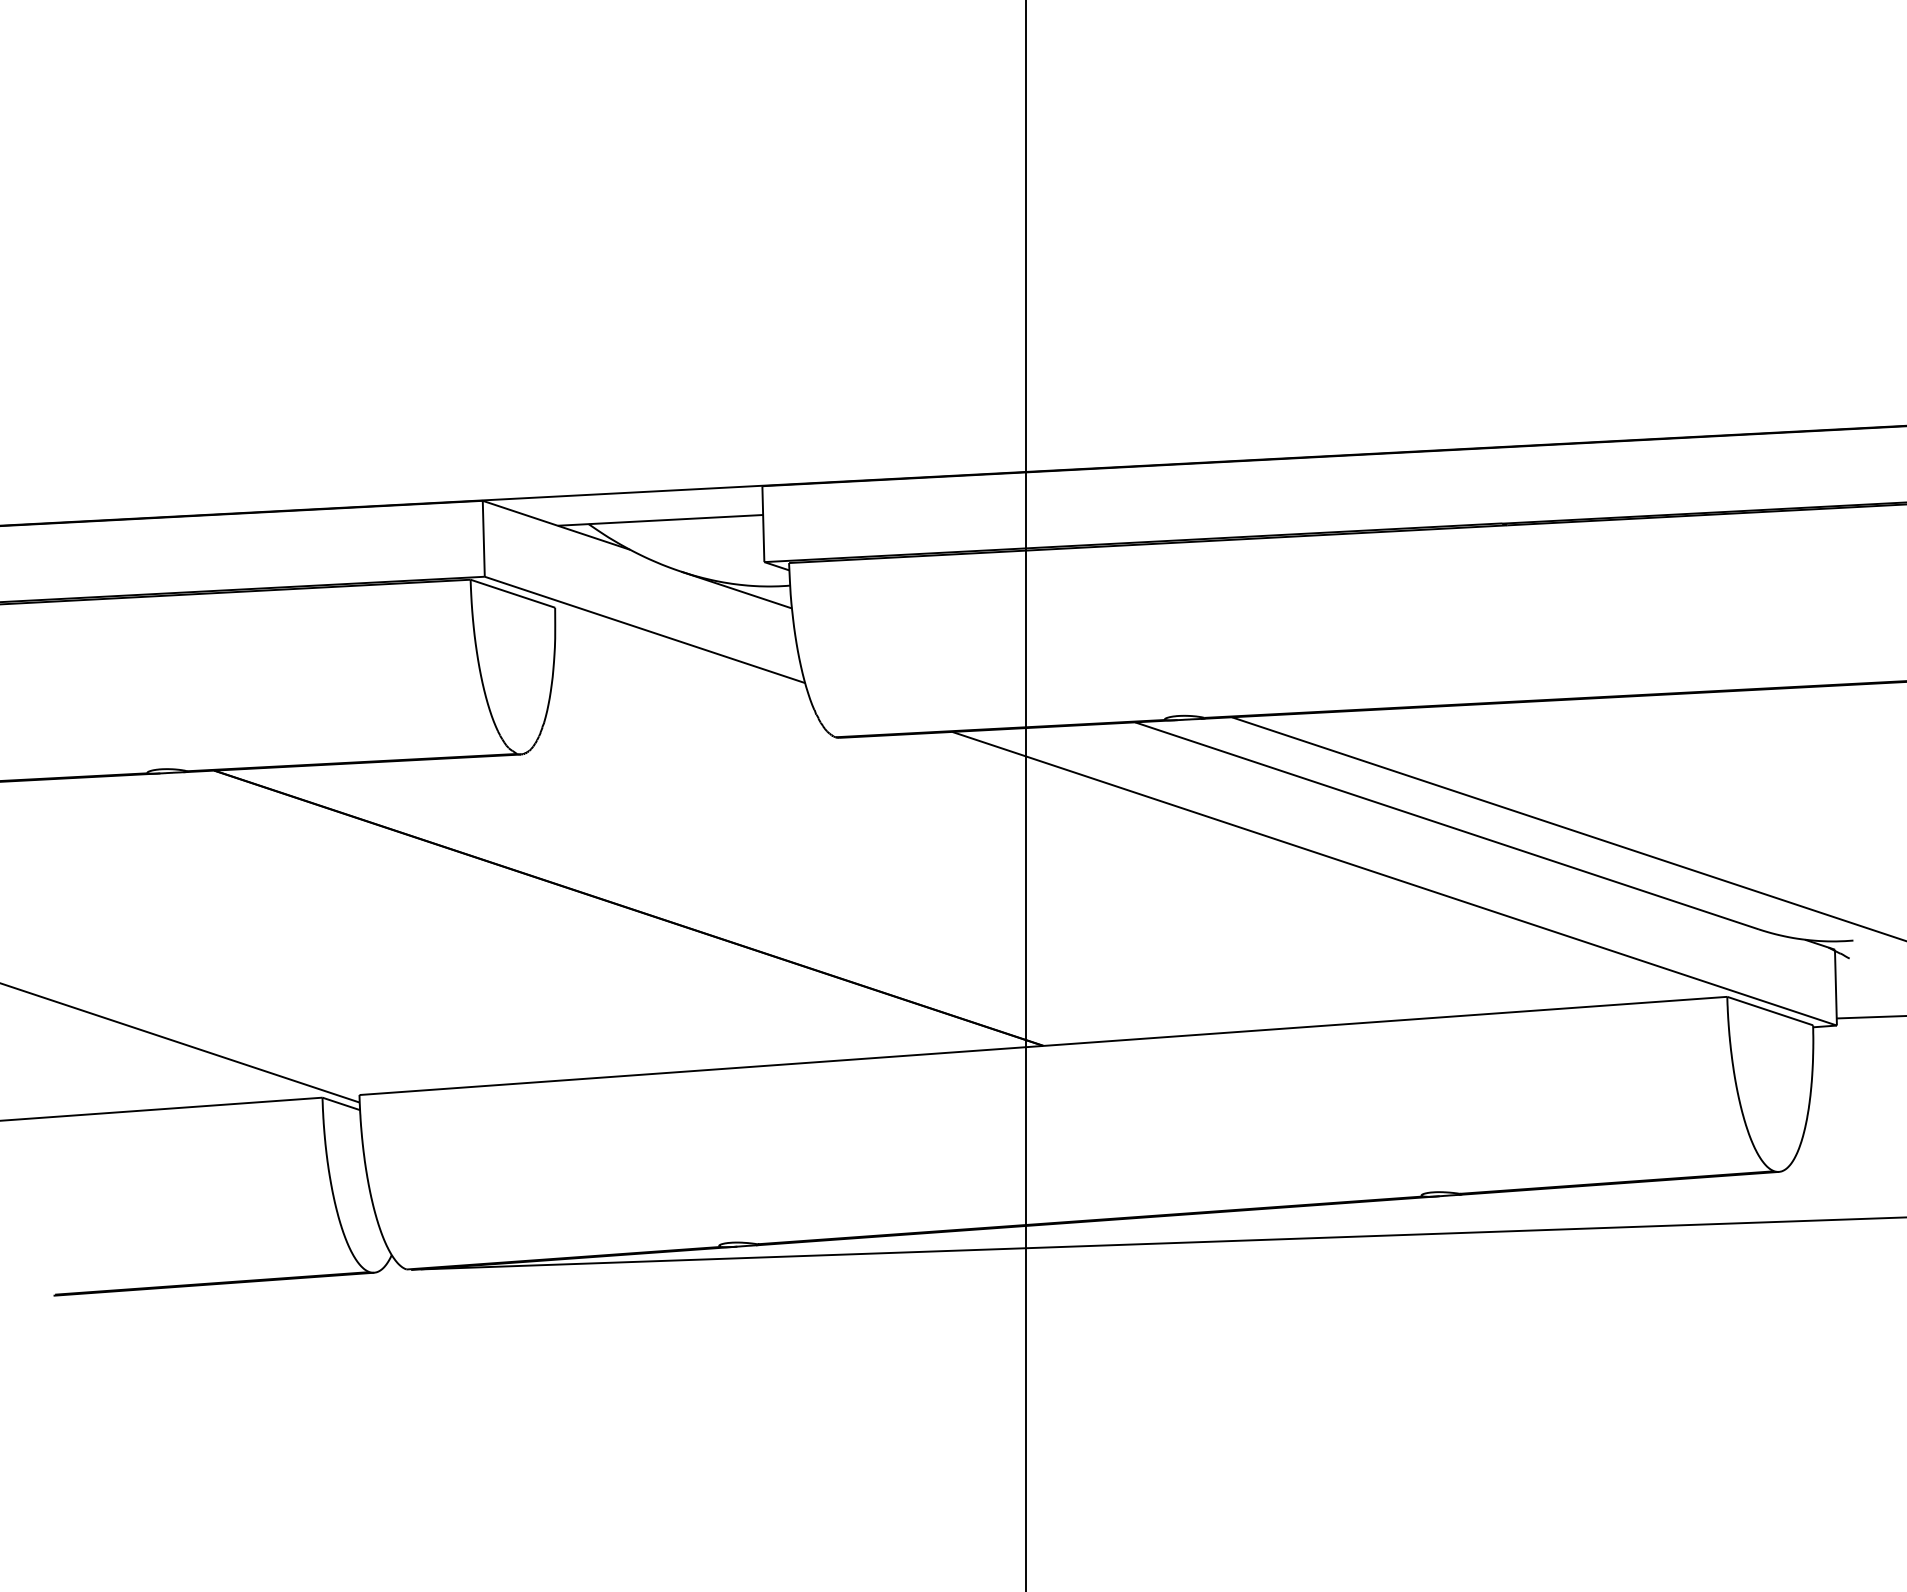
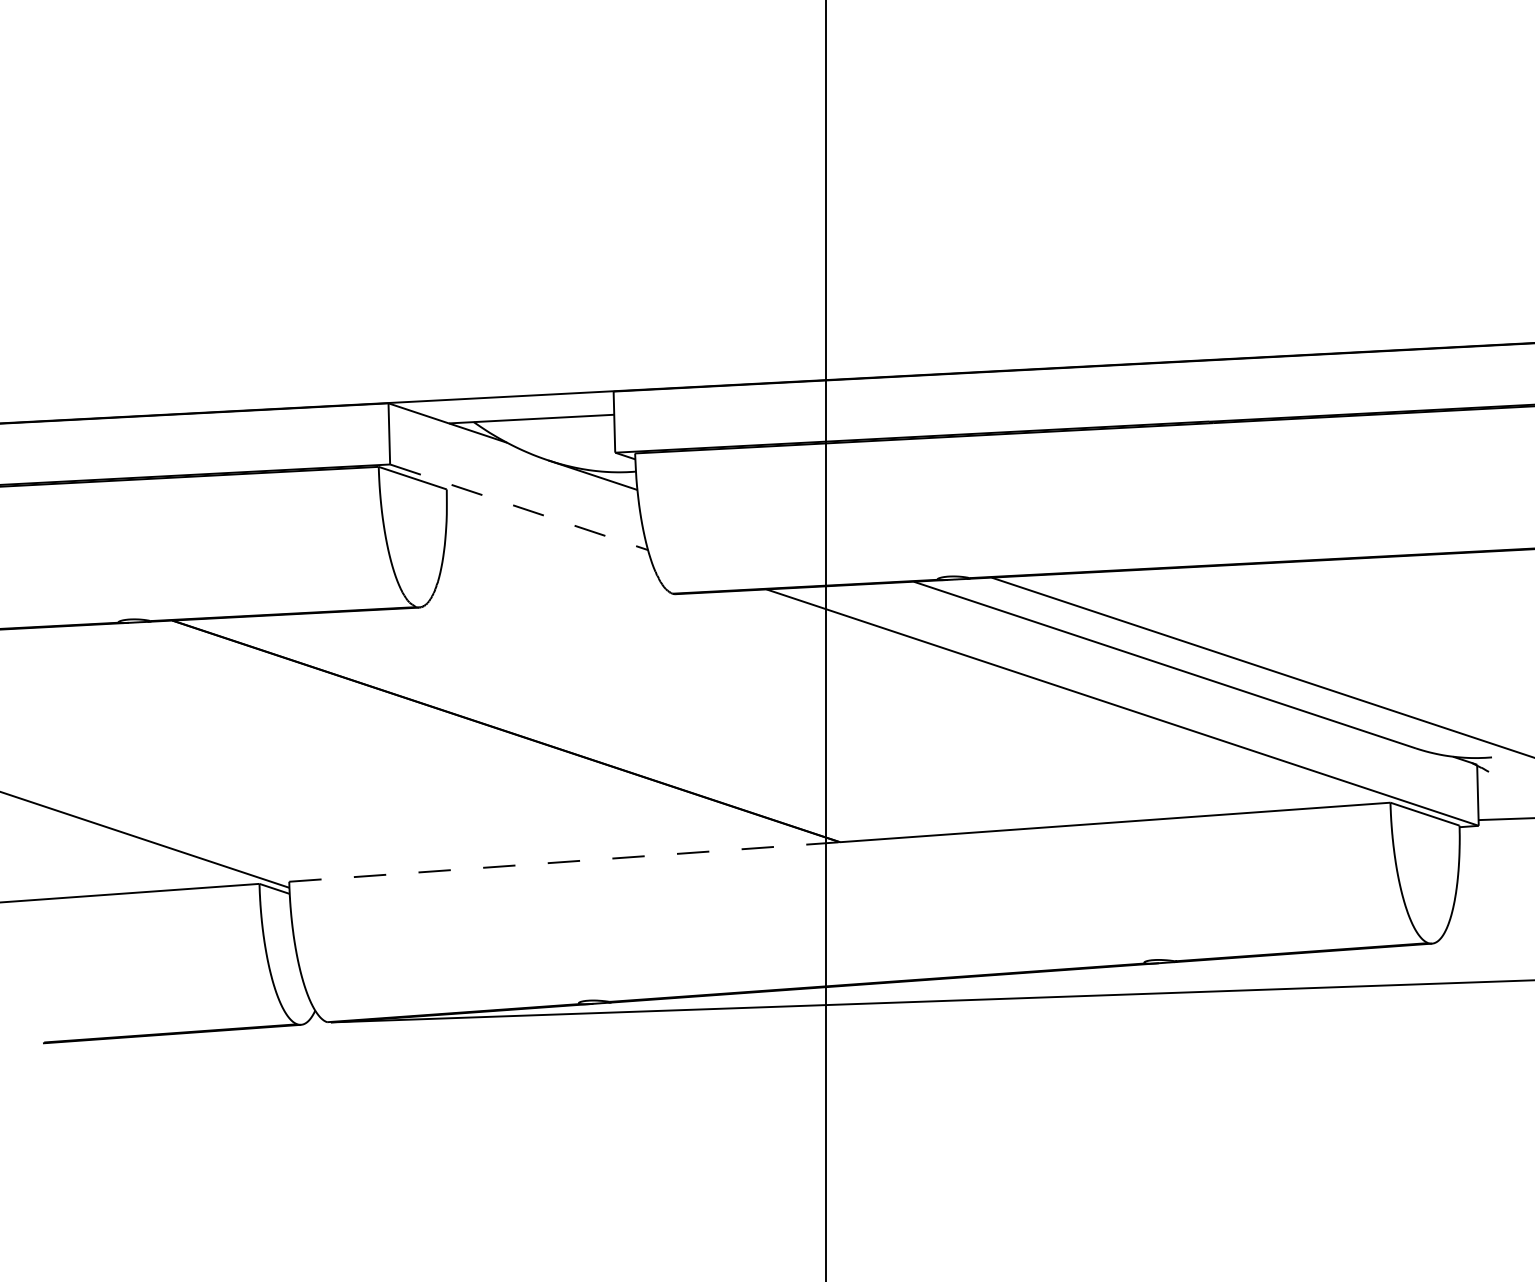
line: (644, 629) -> (518, 506), solid -> dashed
line: (701, 1070) -> (564, 861), solid -> dashed

